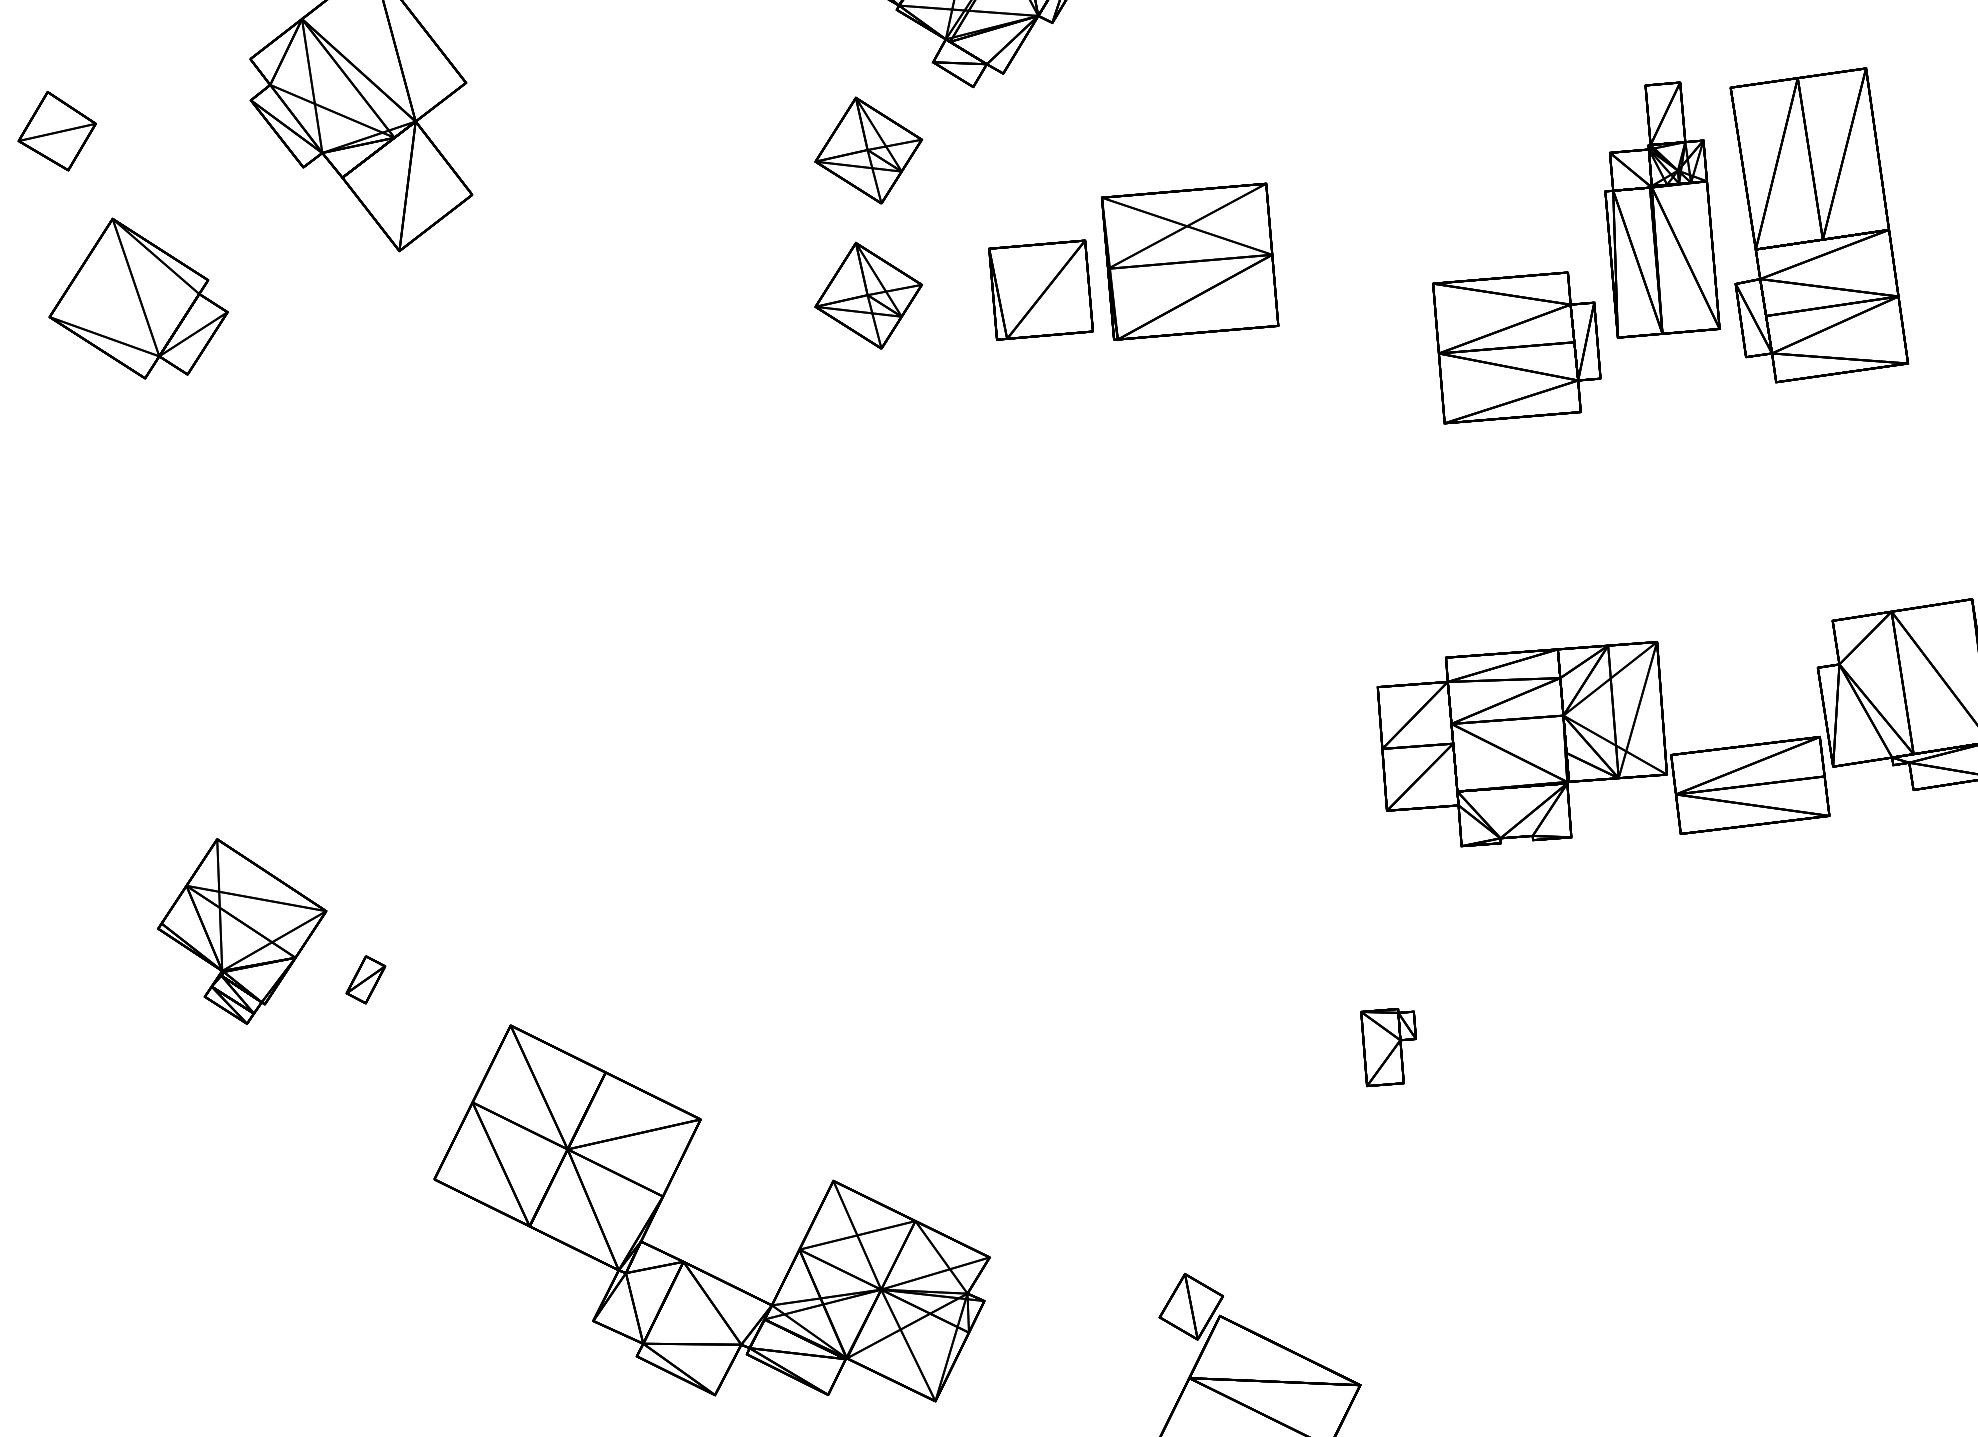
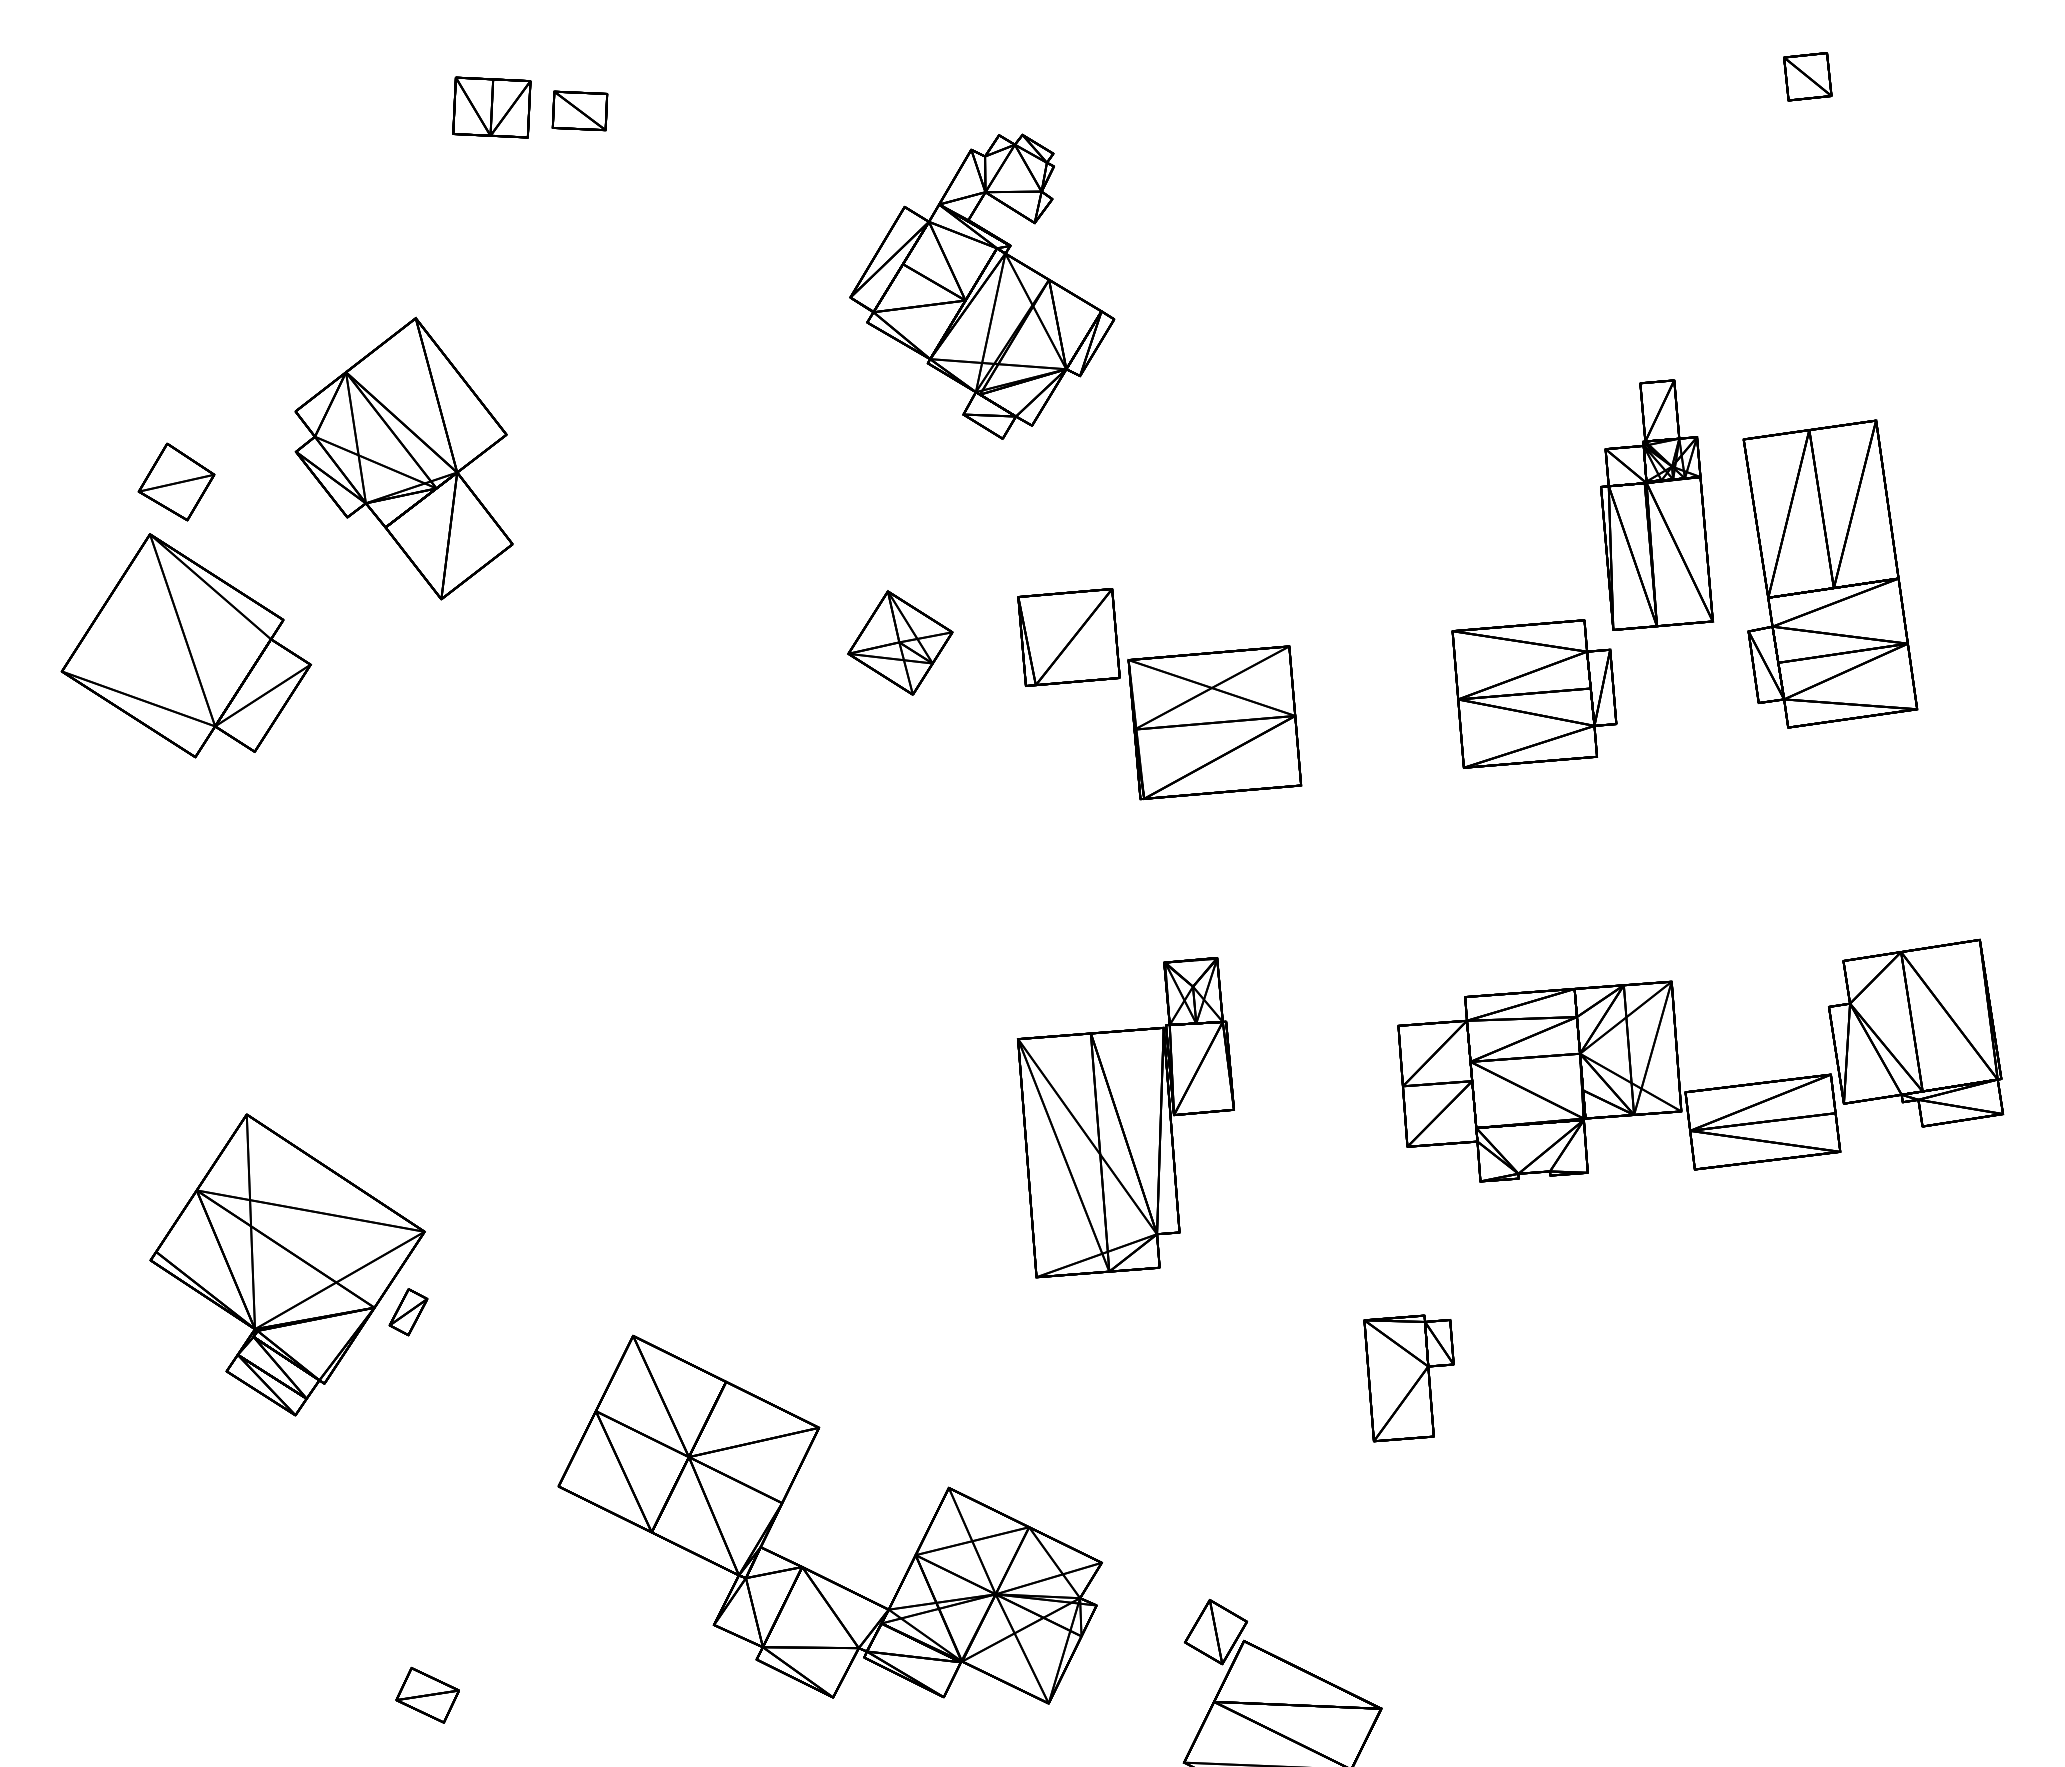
part: (57, 130) -> (176, 481), moved
part: (868, 150) -> (900, 500), removed
part: (1663, 209) -> (1657, 504), moved
part: (1189, 261) -> (1214, 722), moved
part: (137, 298) -> (185, 645), size x1.43
part: (1098, 780) -> (1125, 1117), added
part: (242, 931) -> (287, 1264), size x1.67
part: (1388, 1047) -> (1408, 1378), size x1.67
part: (667, 1190) -> (786, 1497), moved
part: (385, 1371) -> (427, 1695), added

